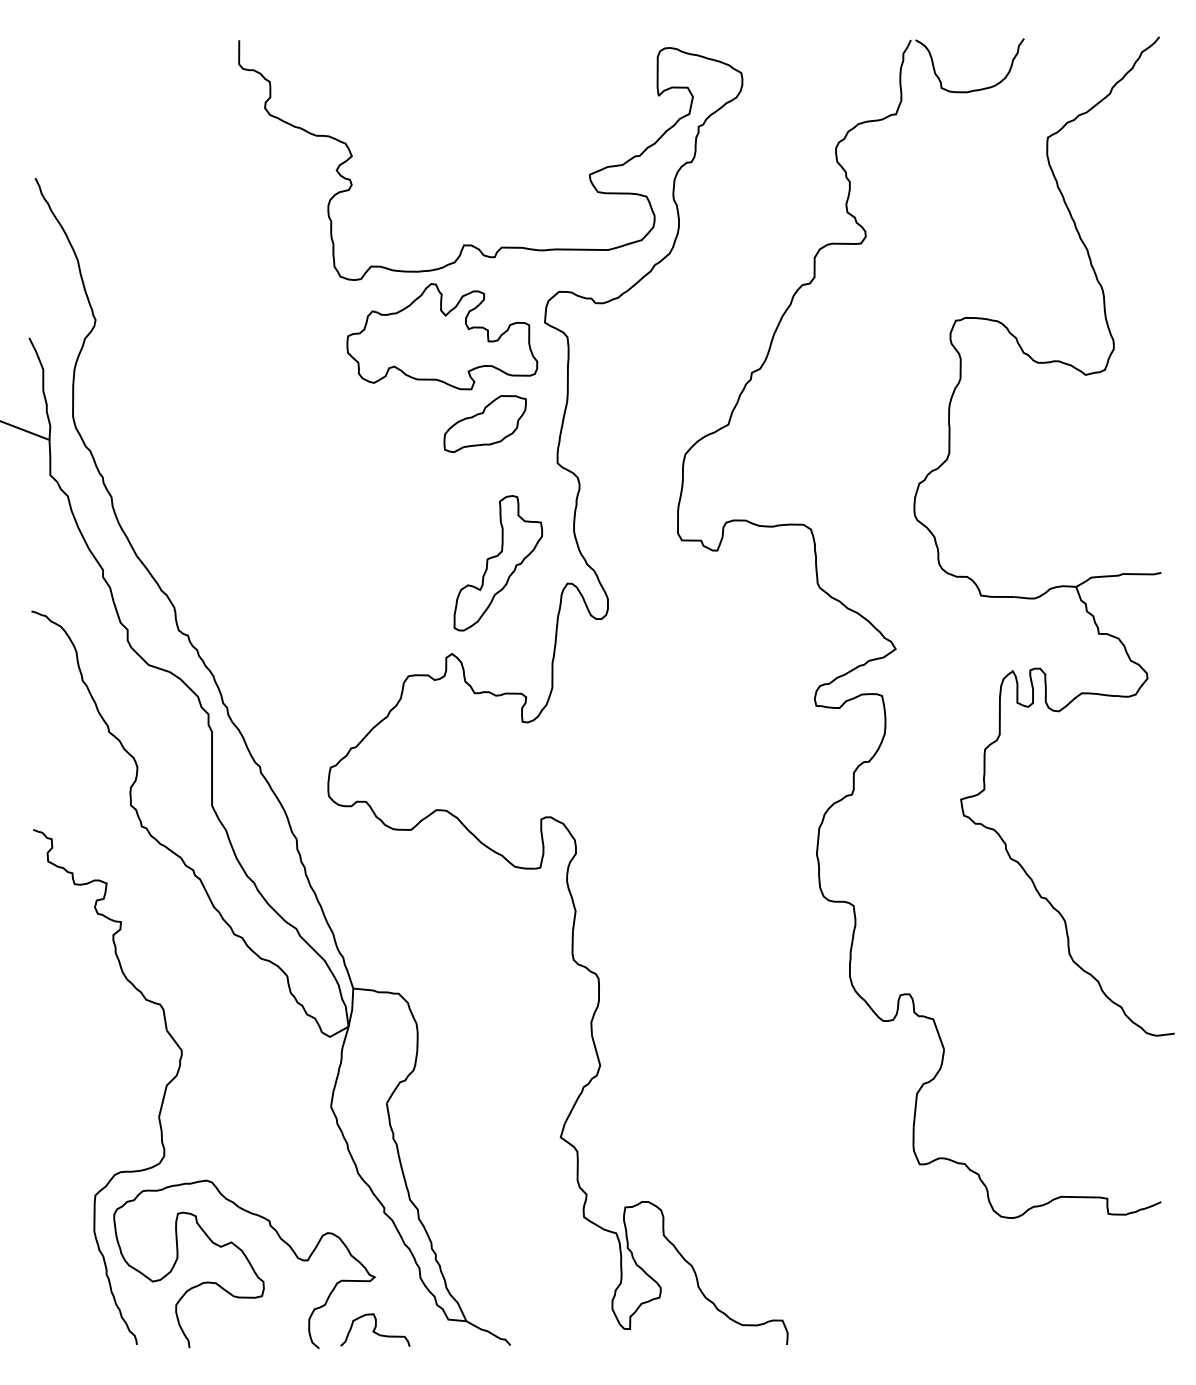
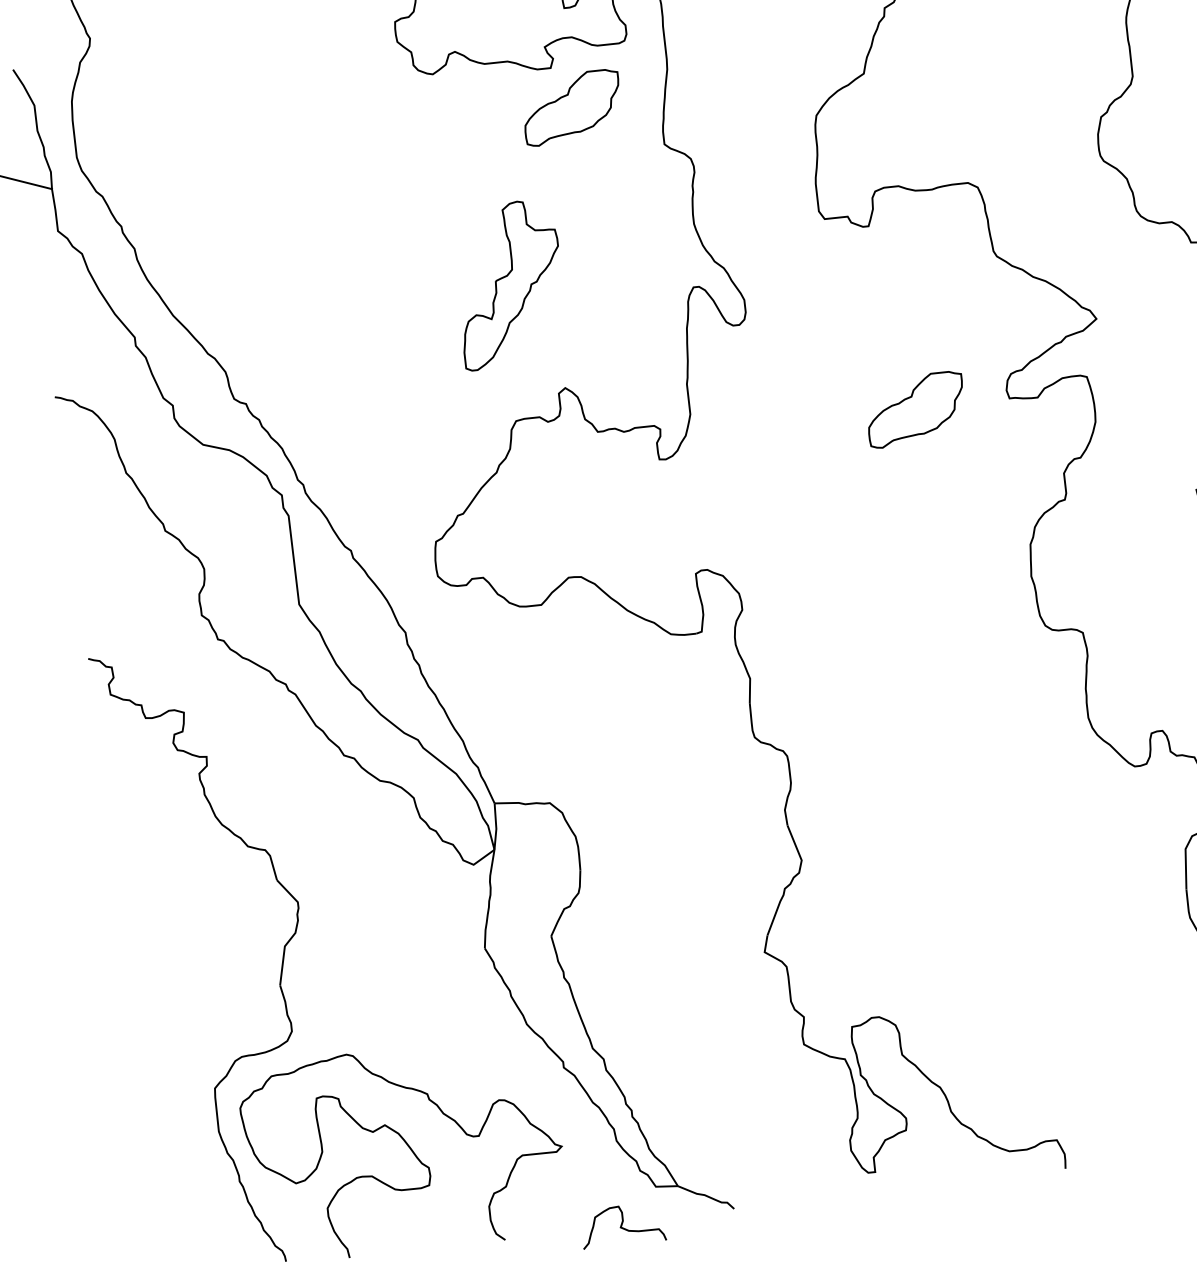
part: (498, 563) -> (509, 284), moved
part: (737, 705) -> (914, 409), added
curve: (375, 1329) -> (622, 1224), moved

